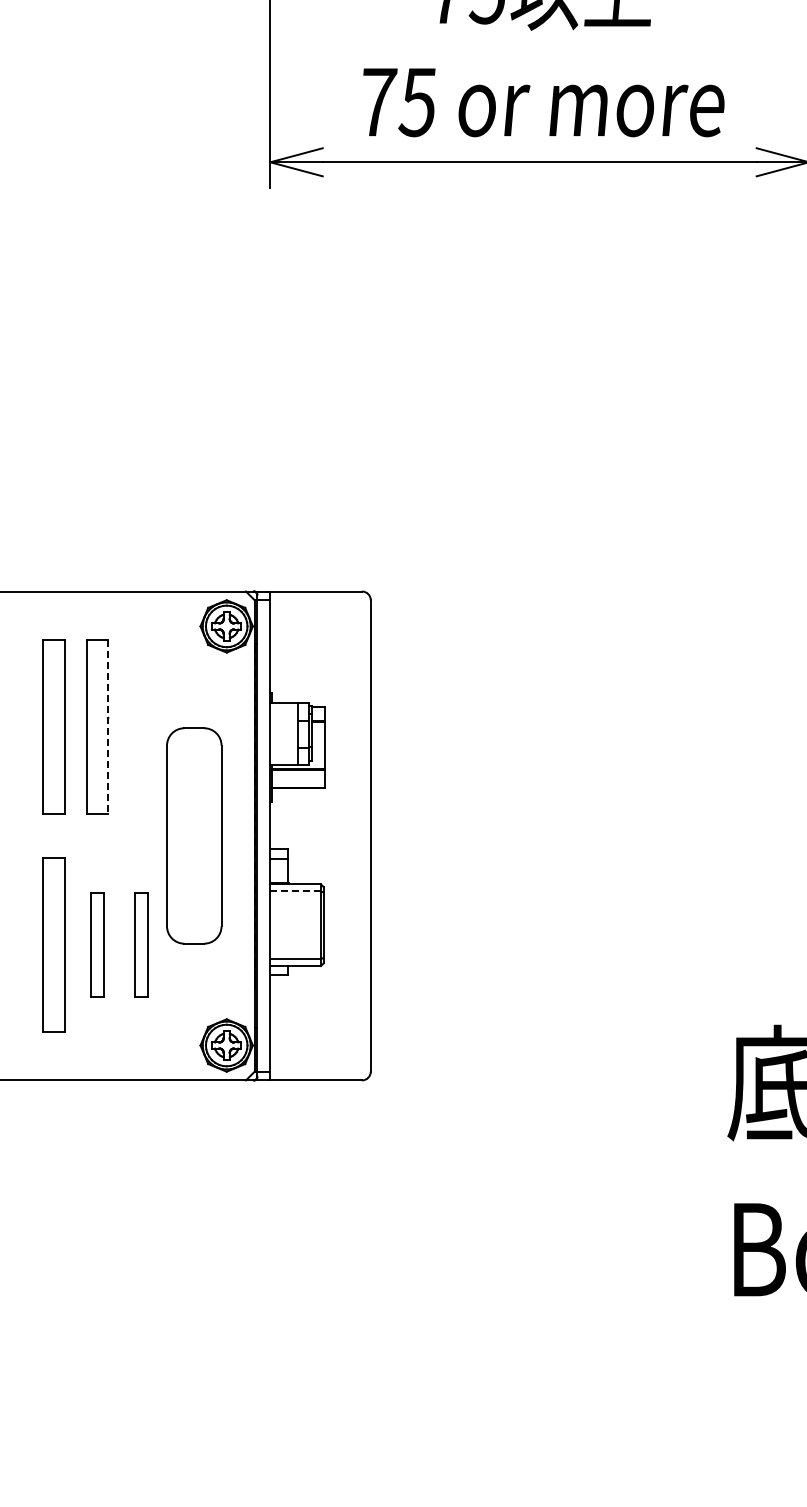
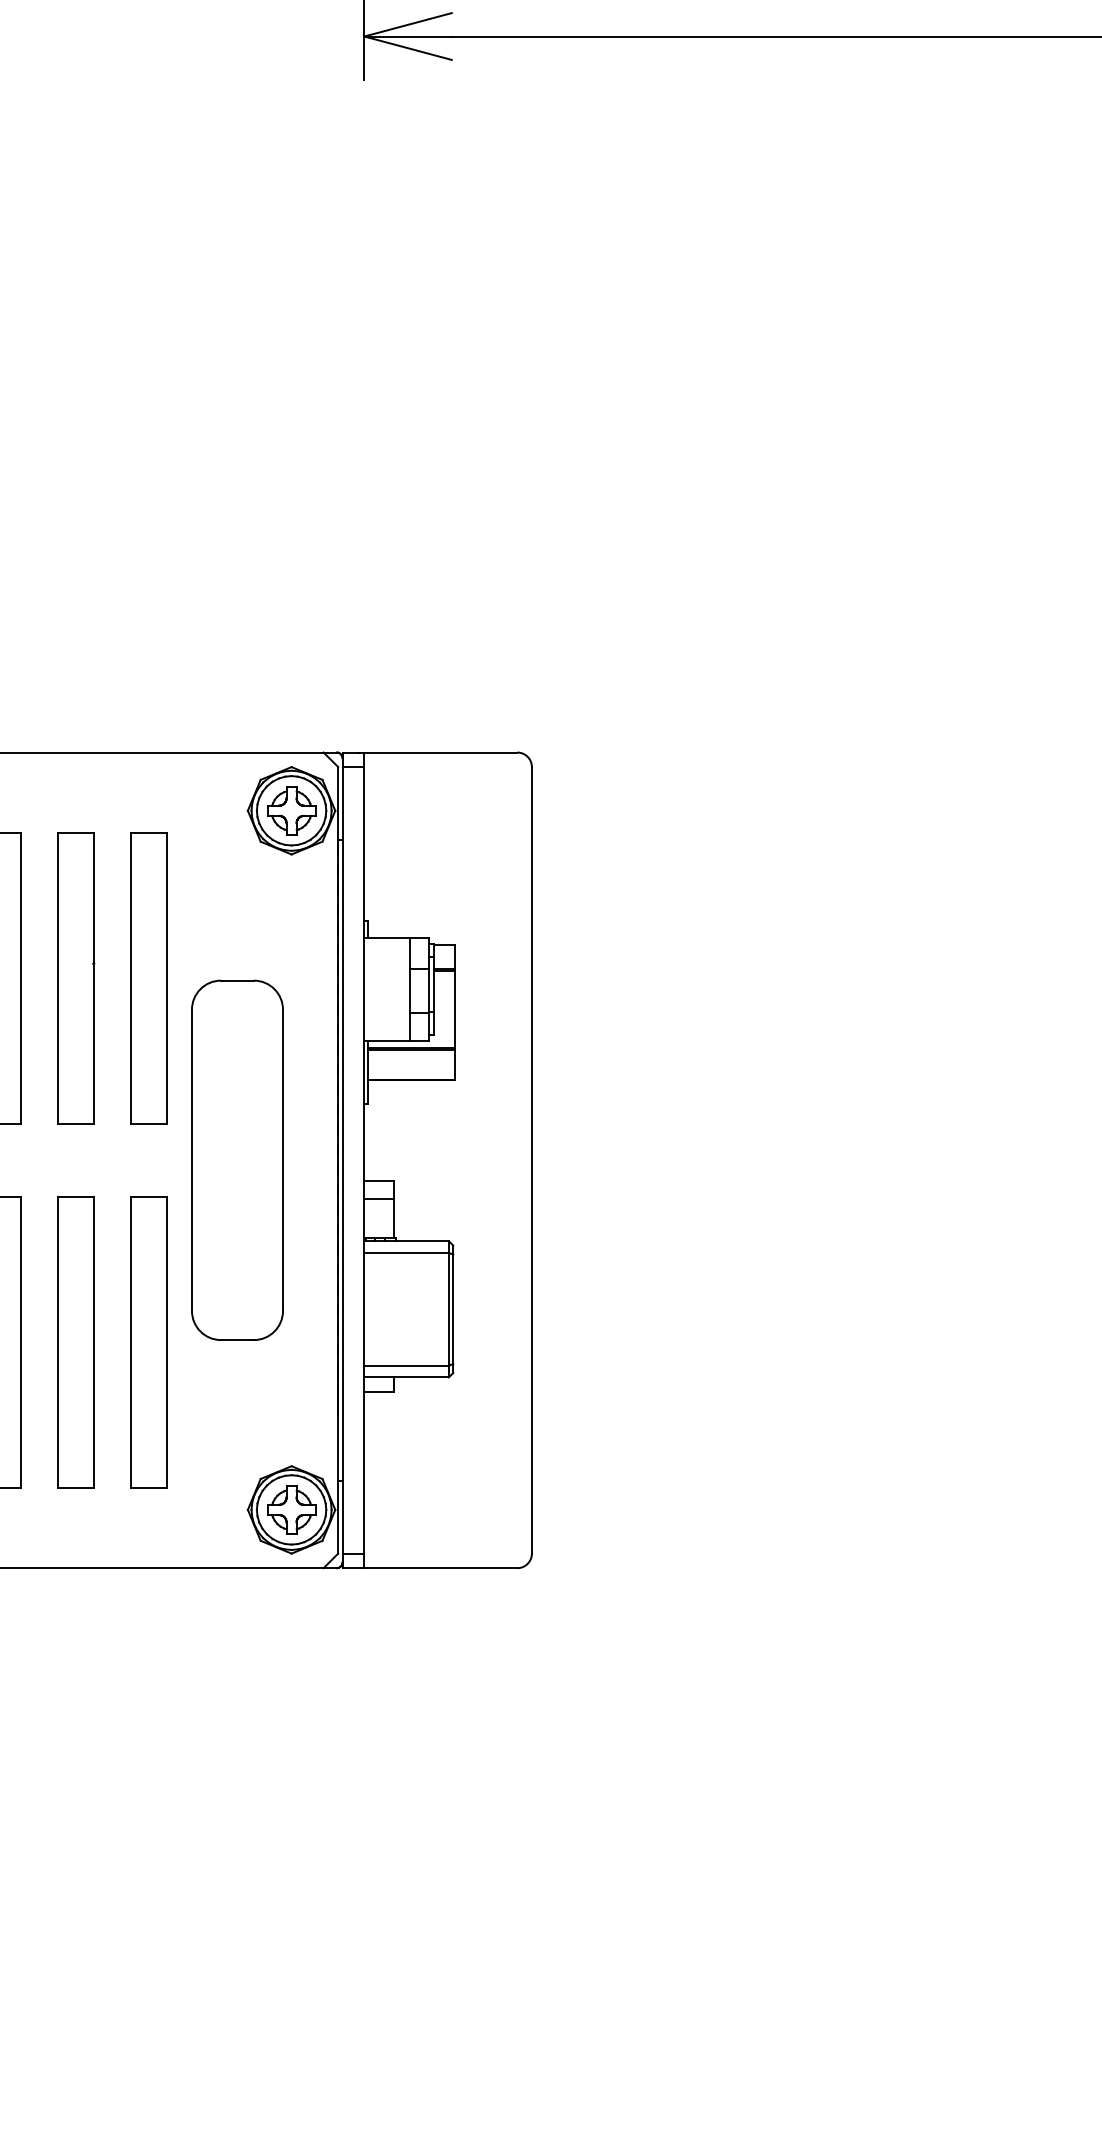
part: (140, 726) -> (147, 977), added
line: (108, 727) -> (94, 979), dashed -> solid
line: (295, 891) -> (406, 1252), dashed -> solid
part: (97, 944) -> (76, 1341), size x1.67
part: (140, 944) -> (147, 1341), size x1.67

